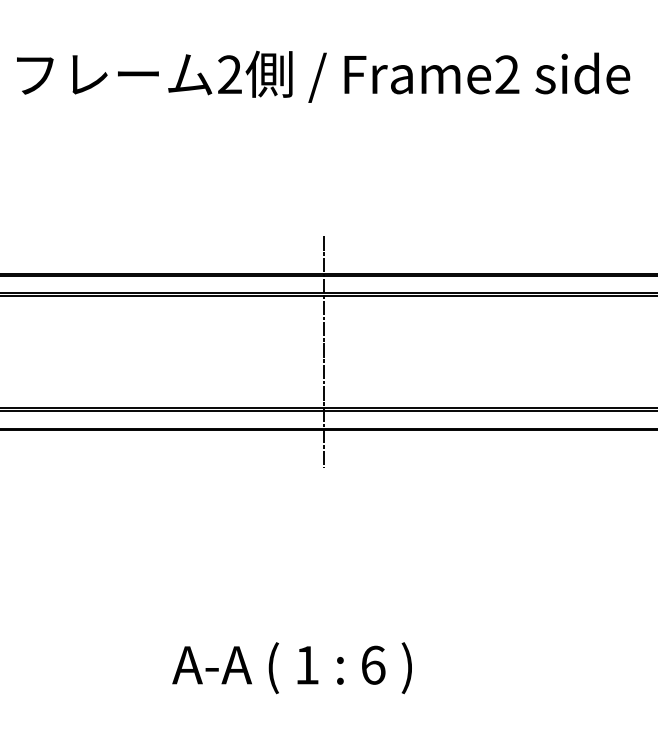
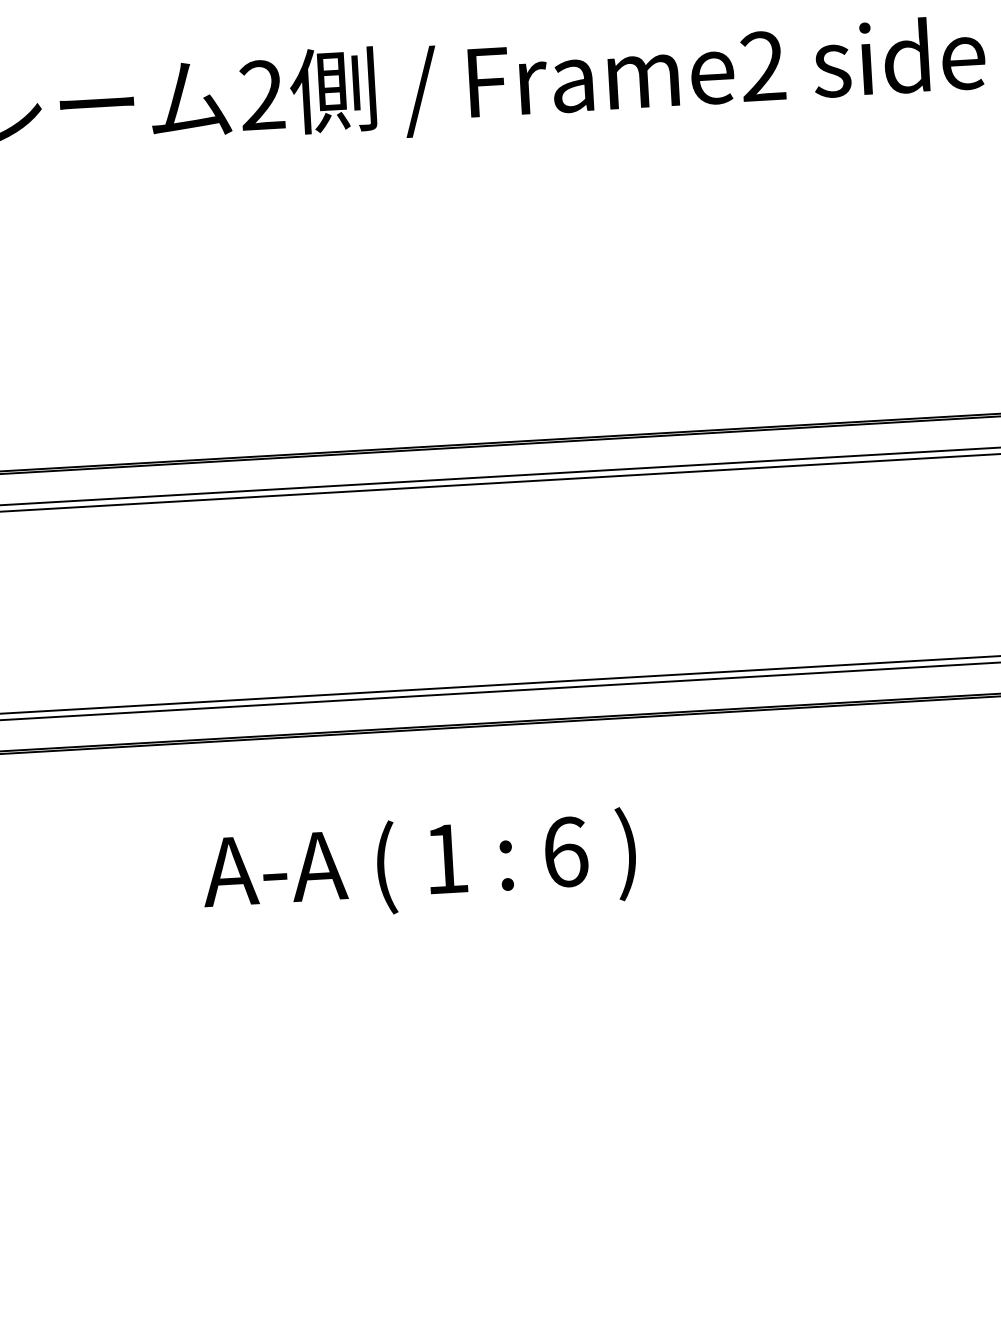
line: (323, 351) -> (460, 585), removed
text: (291, 668) -> (418, 866), moved

